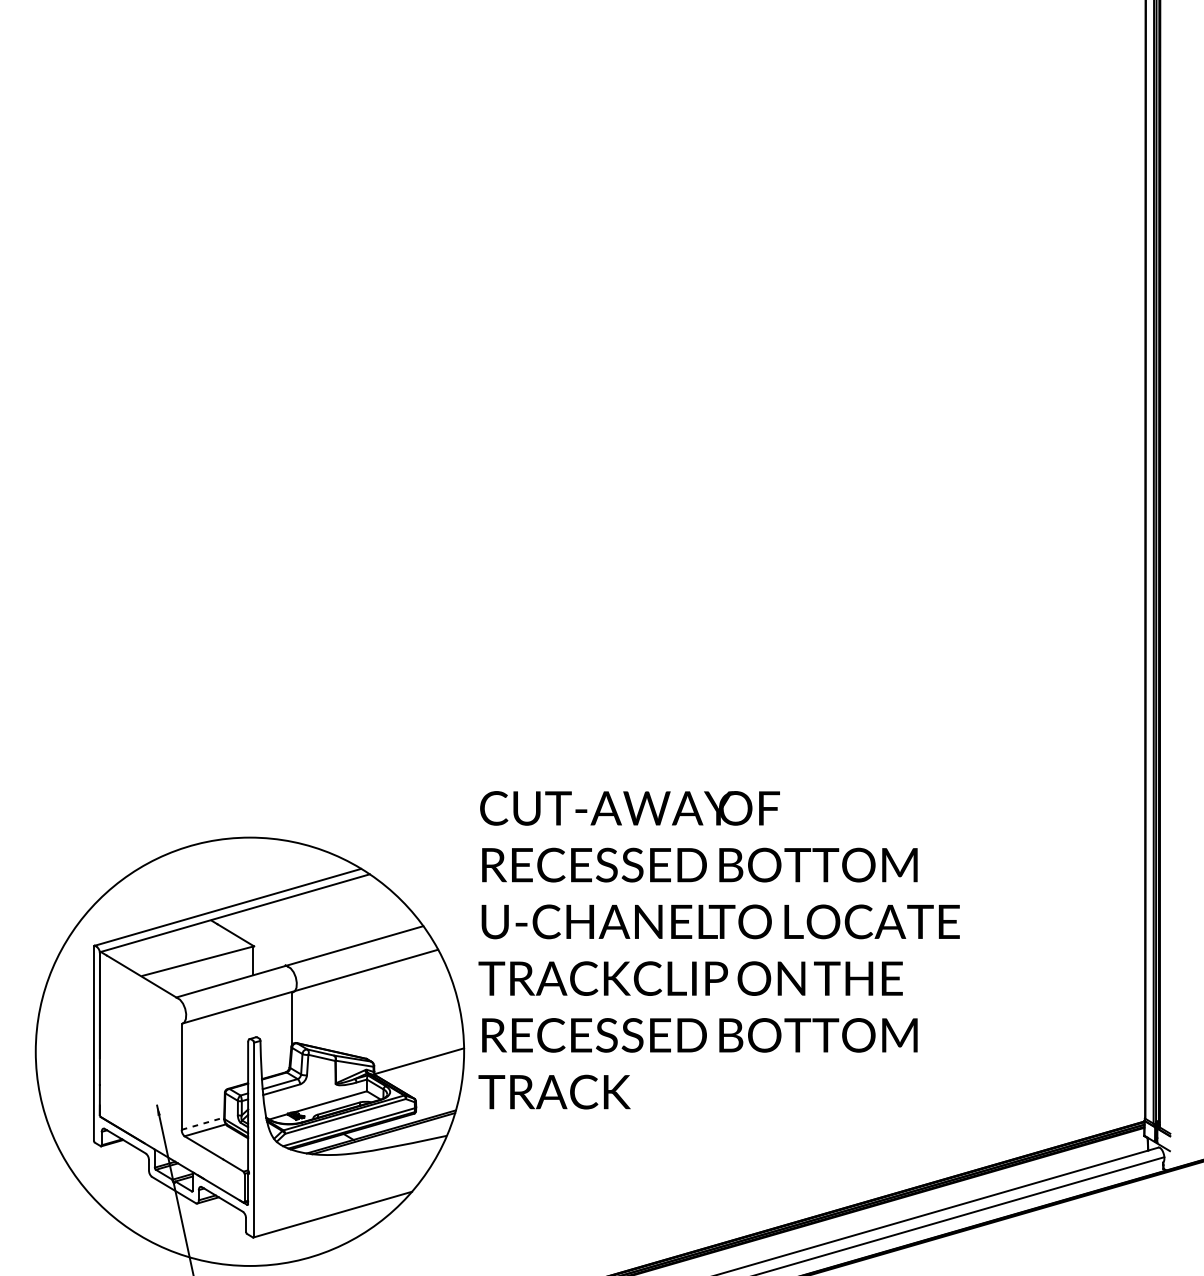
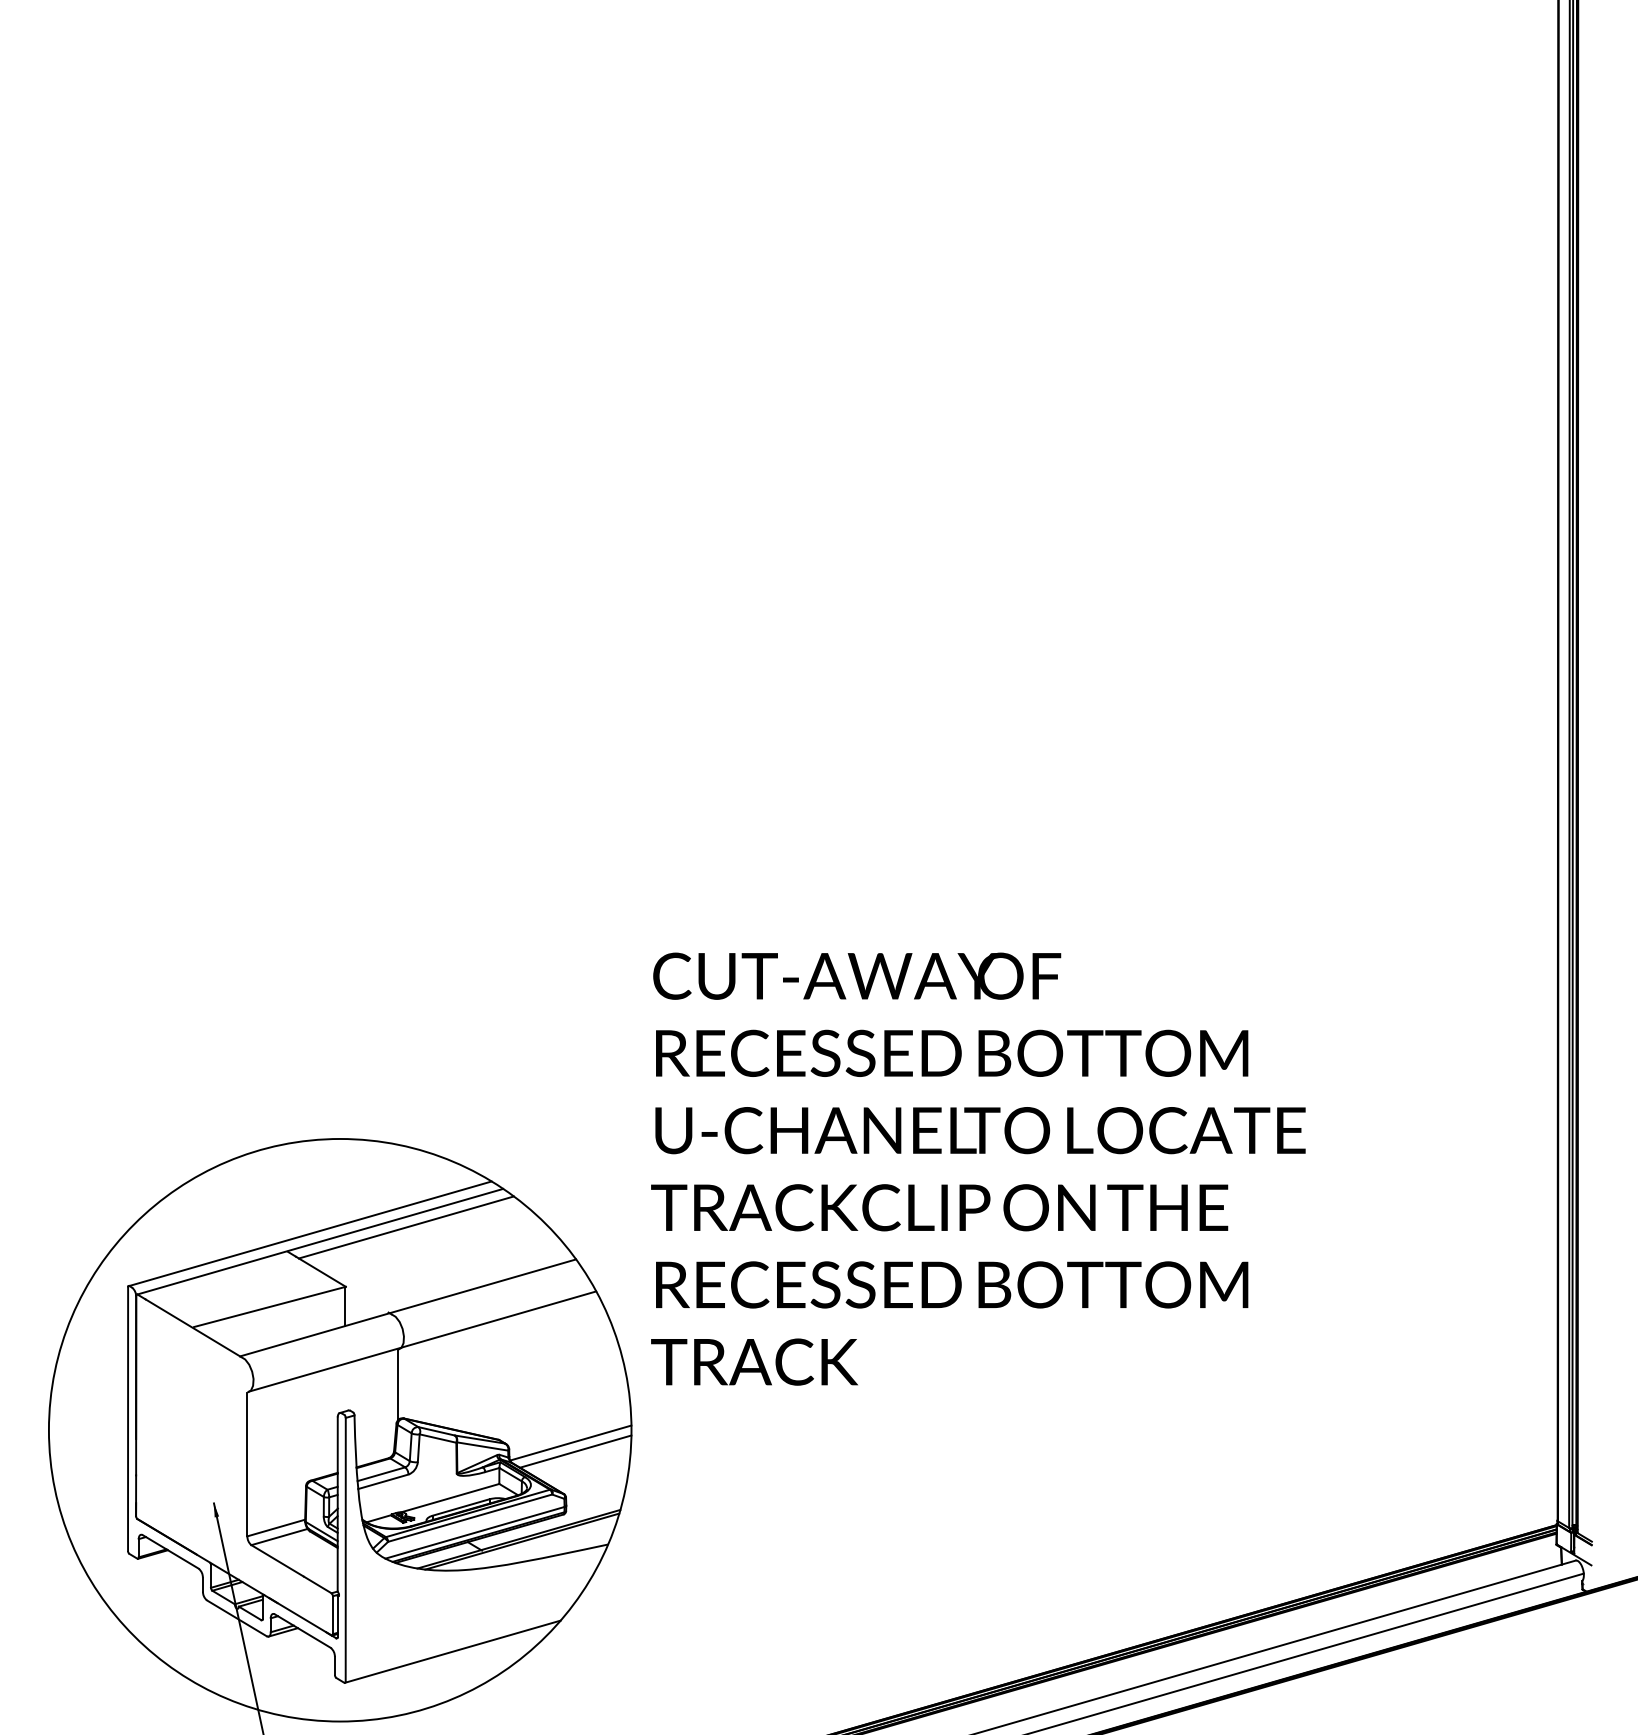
line: (297, 902) -> (405, 1227), added
text: (719, 949) -> (978, 1168), moved
line: (422, 1067) -> (575, 1451), added
line: (203, 1123) -> (276, 1527), dashed -> solid

